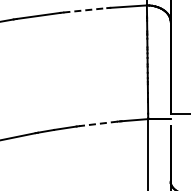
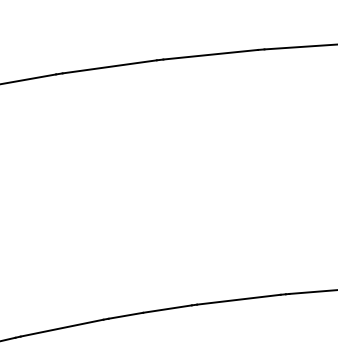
line: (85, 10) -> (211, 55), dashed -> solid
line: (98, 123) -> (239, 298), dashed -> solid

